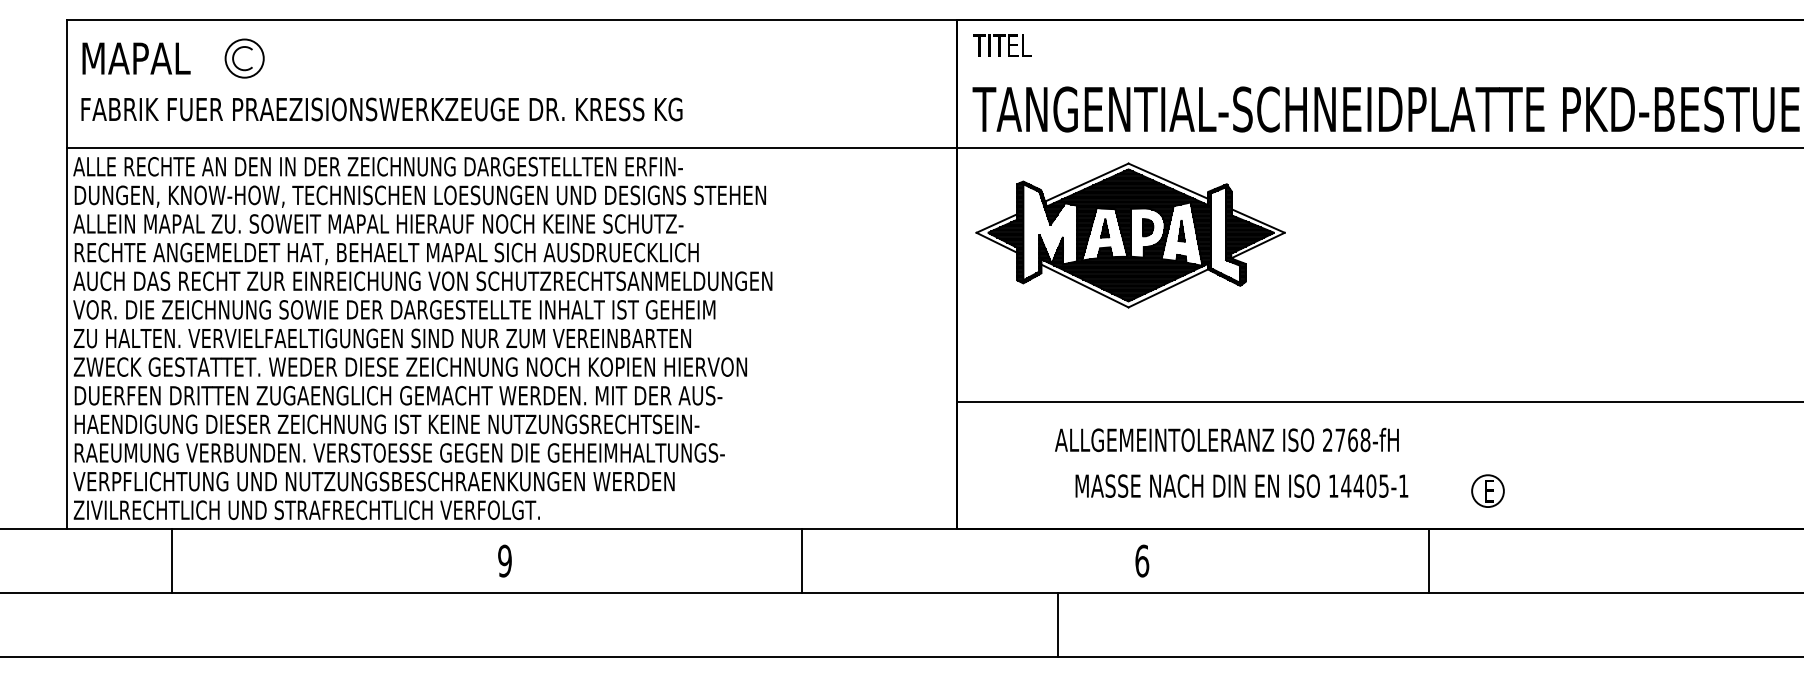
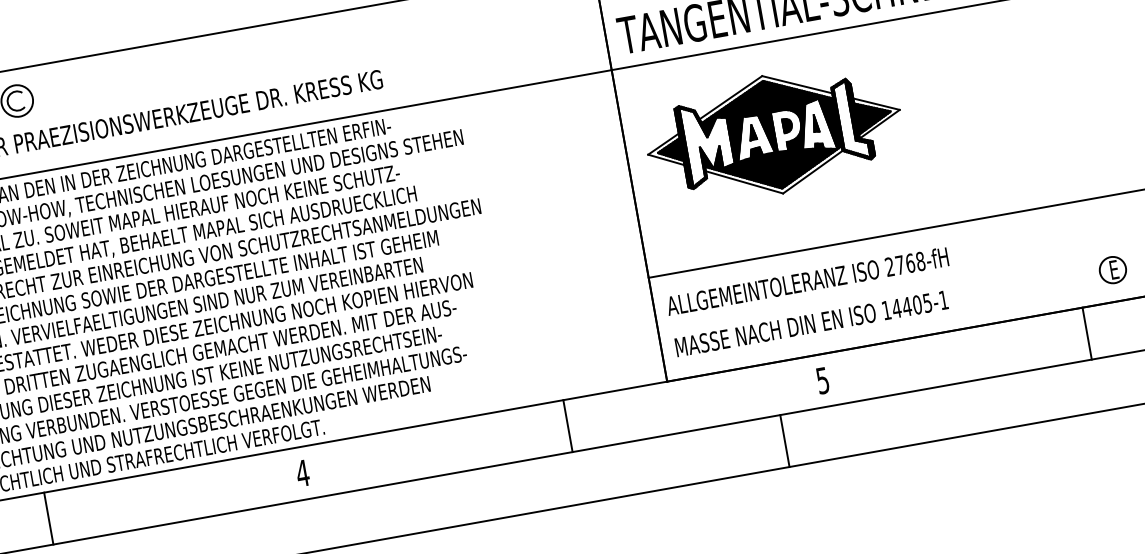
part: (1130, 235) -> (774, 134), moved
text: (1226, 439) -> (807, 281), moved
text: (1241, 485) -> (811, 323), moved
part: (1487, 490) -> (1112, 269), moved
line: (171, 560) -> (48, 518), moved
text: (504, 560) -> (302, 472), 9 -> 4
line: (801, 560) -> (567, 425), moved
text: (1142, 560) -> (823, 380), 6 -> 5
line: (1428, 560) -> (1086, 333), moved
line: (1058, 624) -> (785, 440), moved

